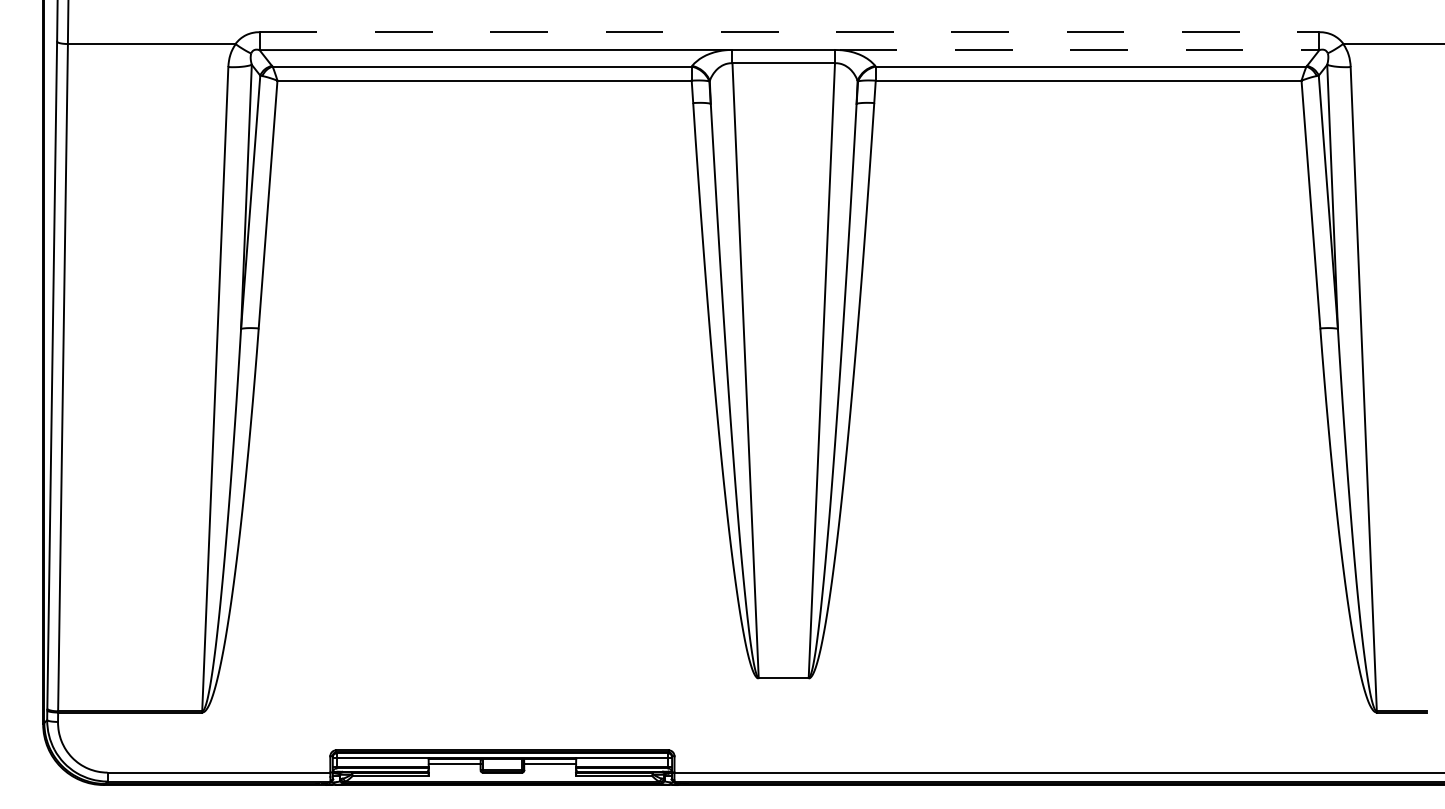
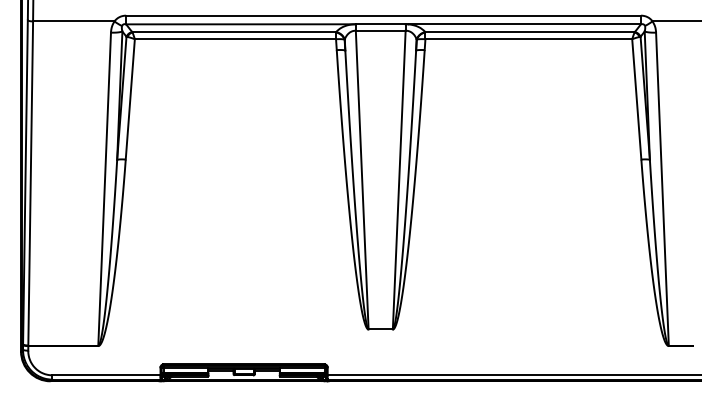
line: (791, 31) -> (384, 15), dashed -> solid
line: (1079, 50) -> (524, 24), dashed -> solid

